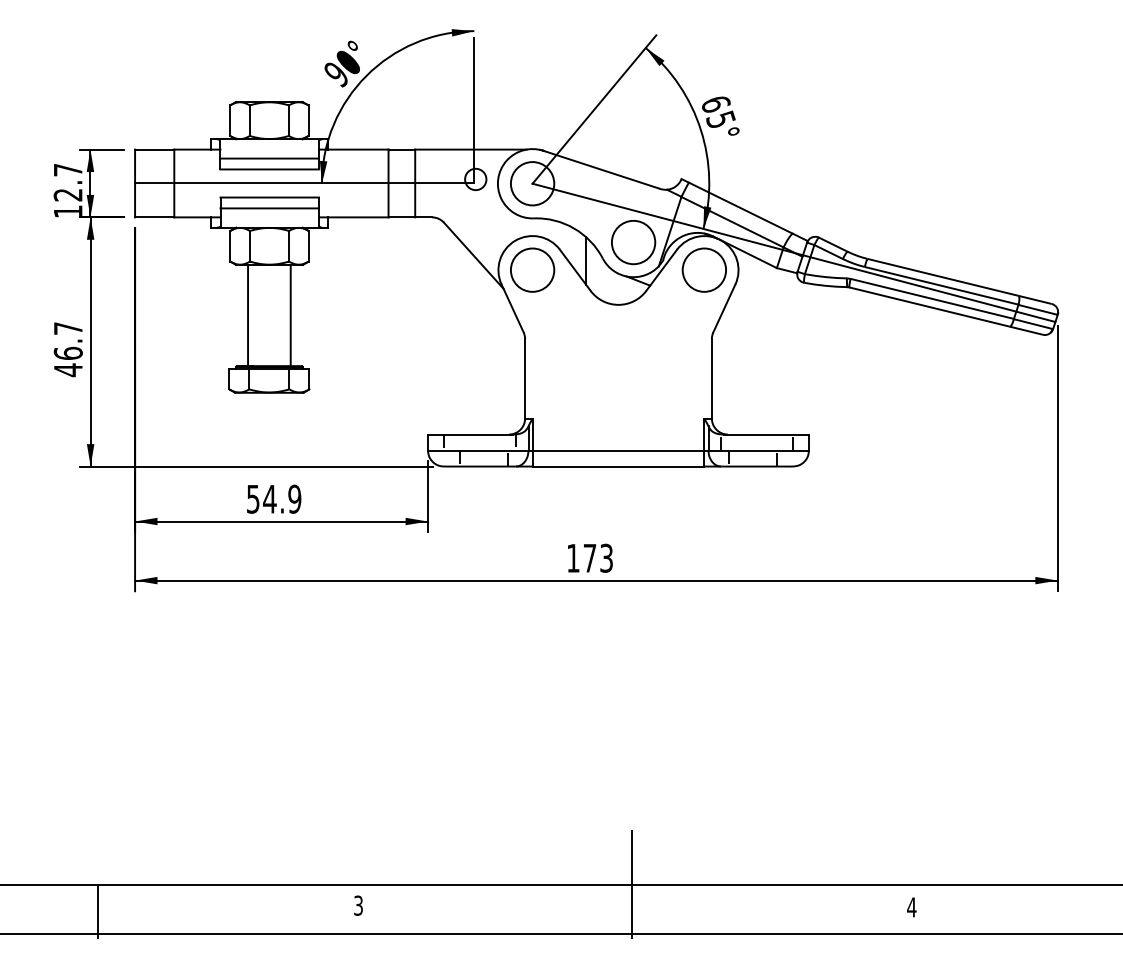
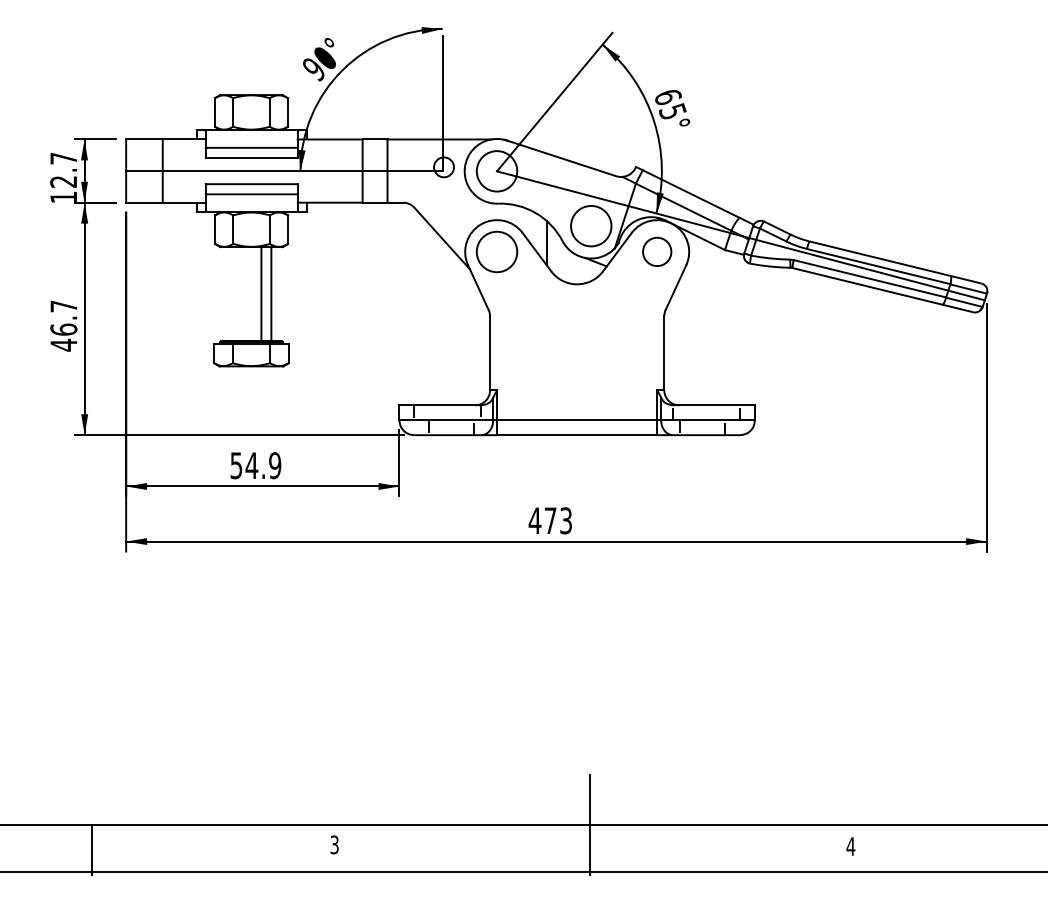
circle: (703, 269) -> (656, 251), size x0.7
line: (248, 315) -> (261, 294), moved
text: (573, 558) -> (535, 520), 173 -> 473

